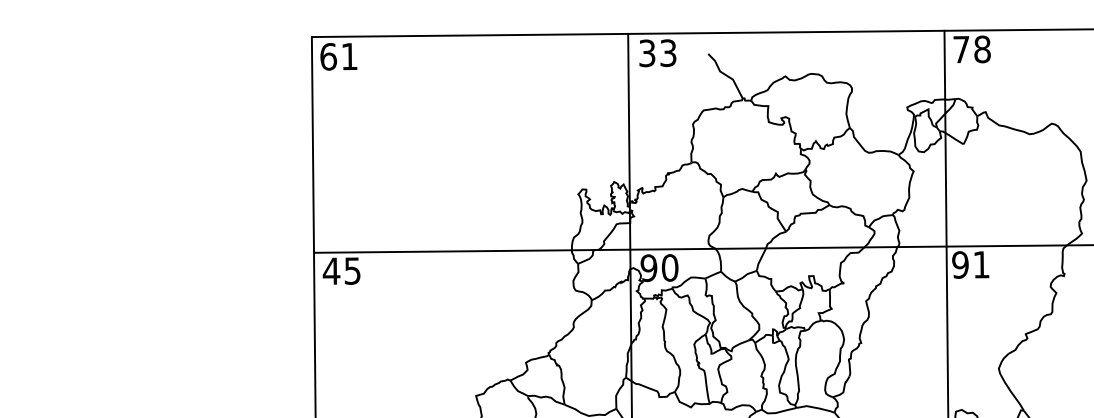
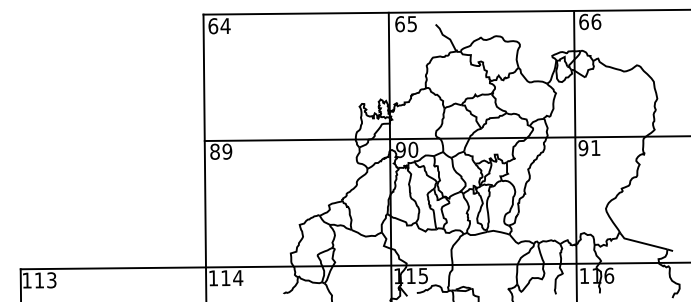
text: (972, 48) -> (590, 21), 78 -> 66
text: (656, 53) -> (405, 24), 33 -> 65
text: (349, 55) -> (225, 25), 61 -> 64
text: (340, 270) -> (220, 151), 45 -> 89

